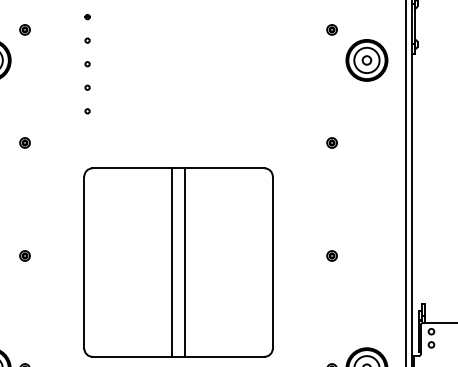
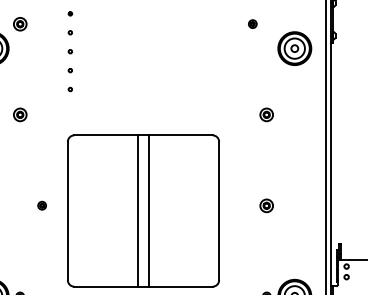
part: (24, 29) -> (19, 23), size x1.6
part: (331, 29) -> (252, 23), moved
part: (24, 142) -> (19, 114), size x1.6
part: (331, 142) -> (266, 114), size x1.6
part: (24, 255) -> (41, 205), moved
part: (331, 255) -> (266, 205), size x1.6

